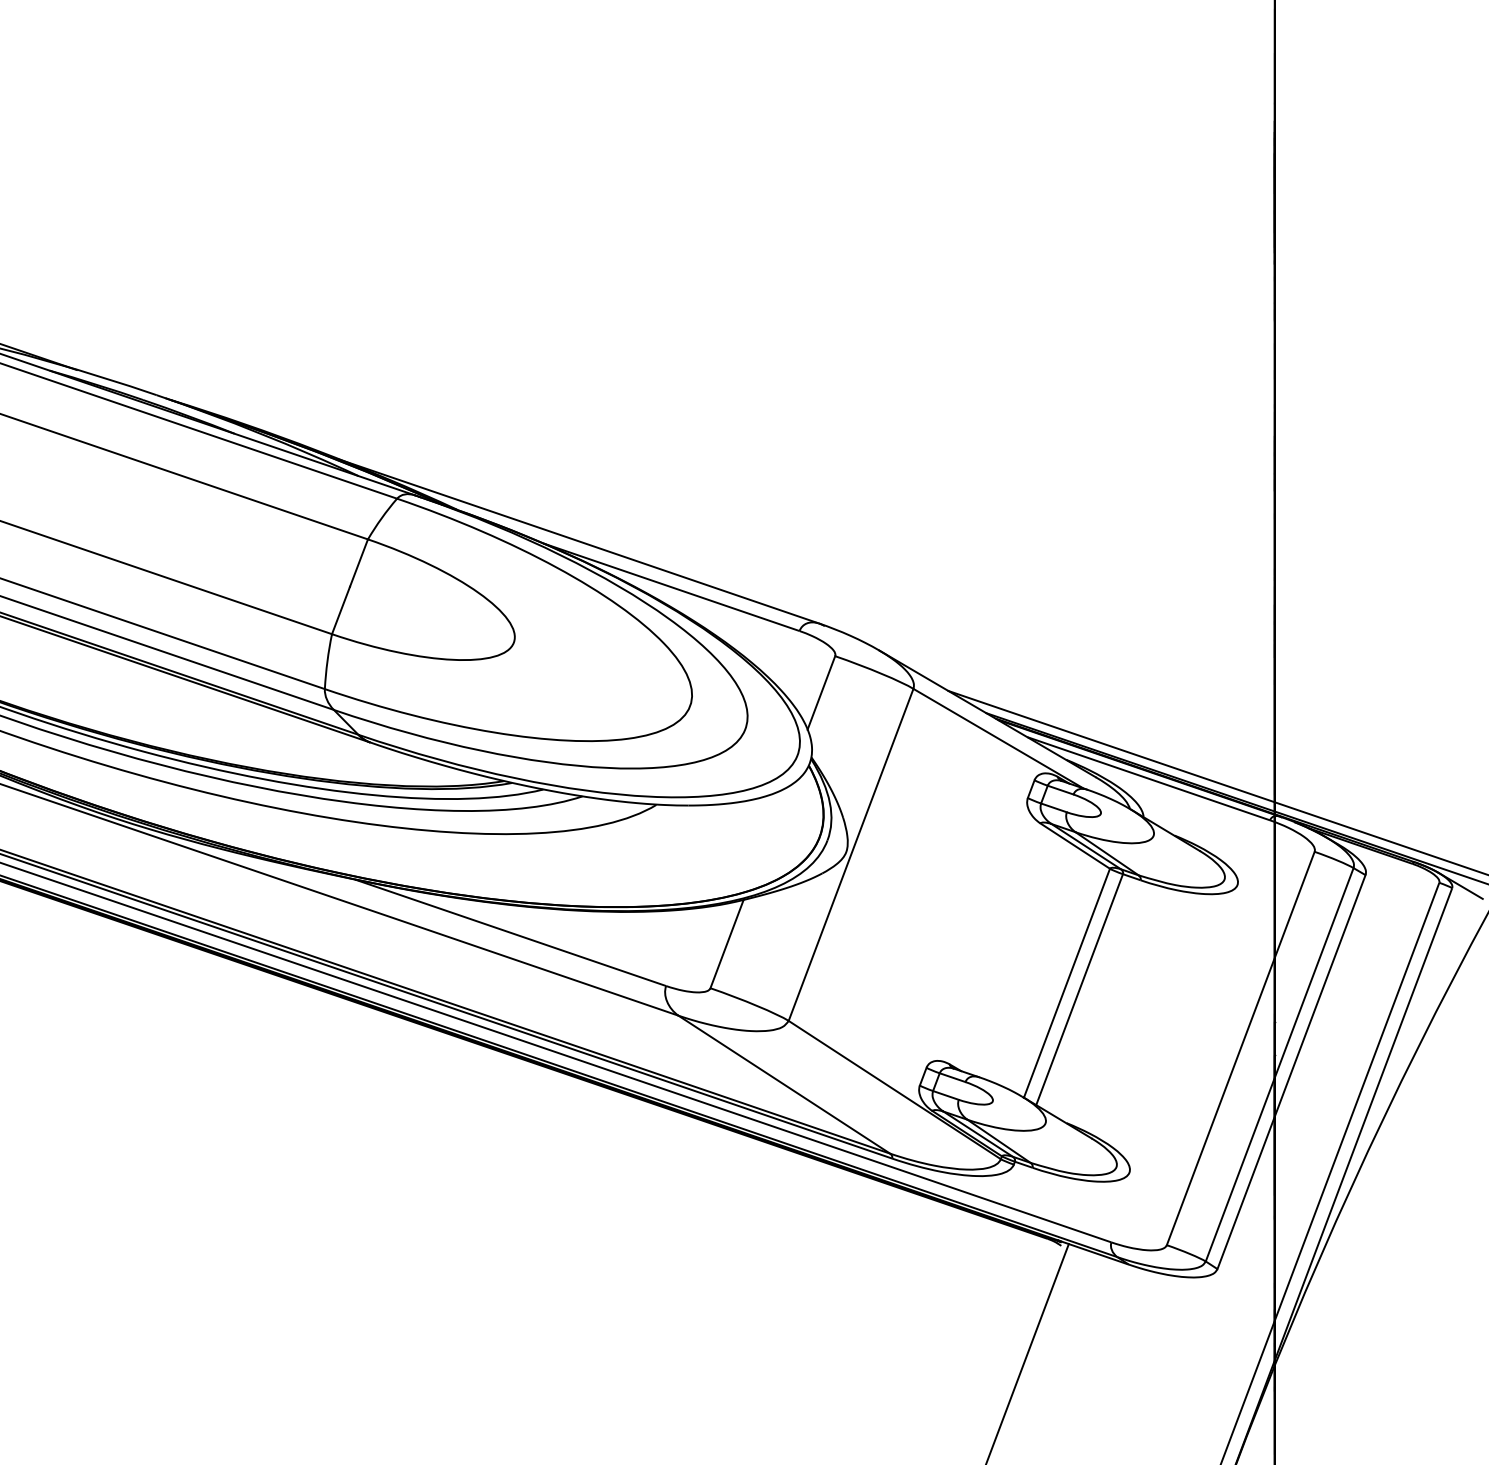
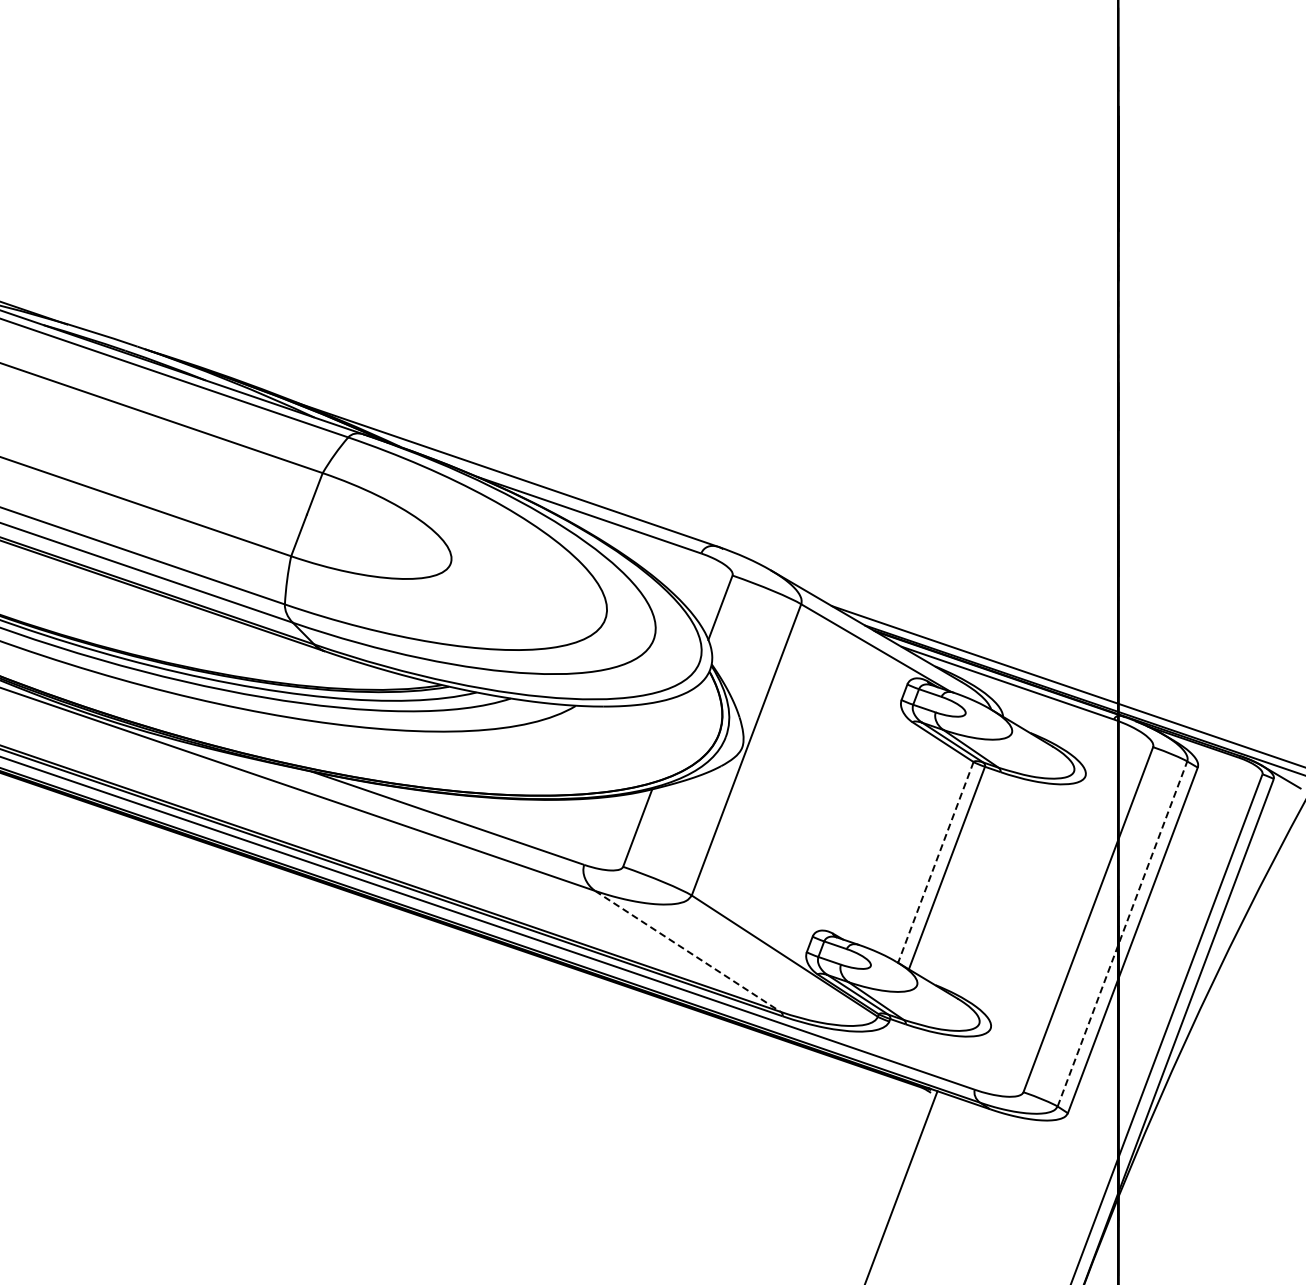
line: (1066, 983) -> (935, 862), solid -> dashed
line: (1279, 1064) -> (1122, 933), solid -> dashed
line: (783, 1084) -> (687, 951), solid -> dashed

